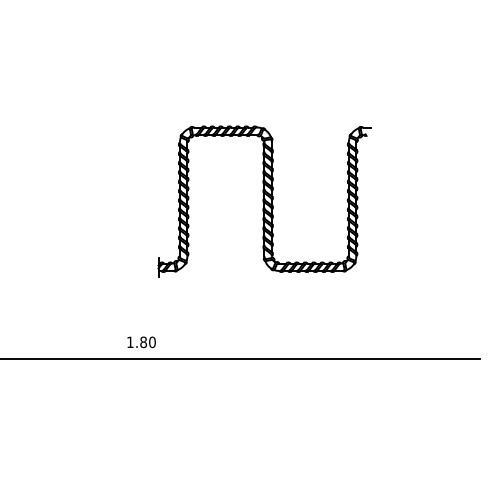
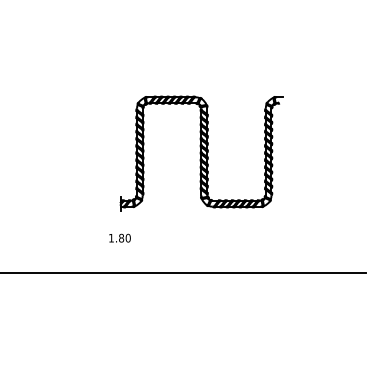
text: (141, 342) -> (119, 238), moved

